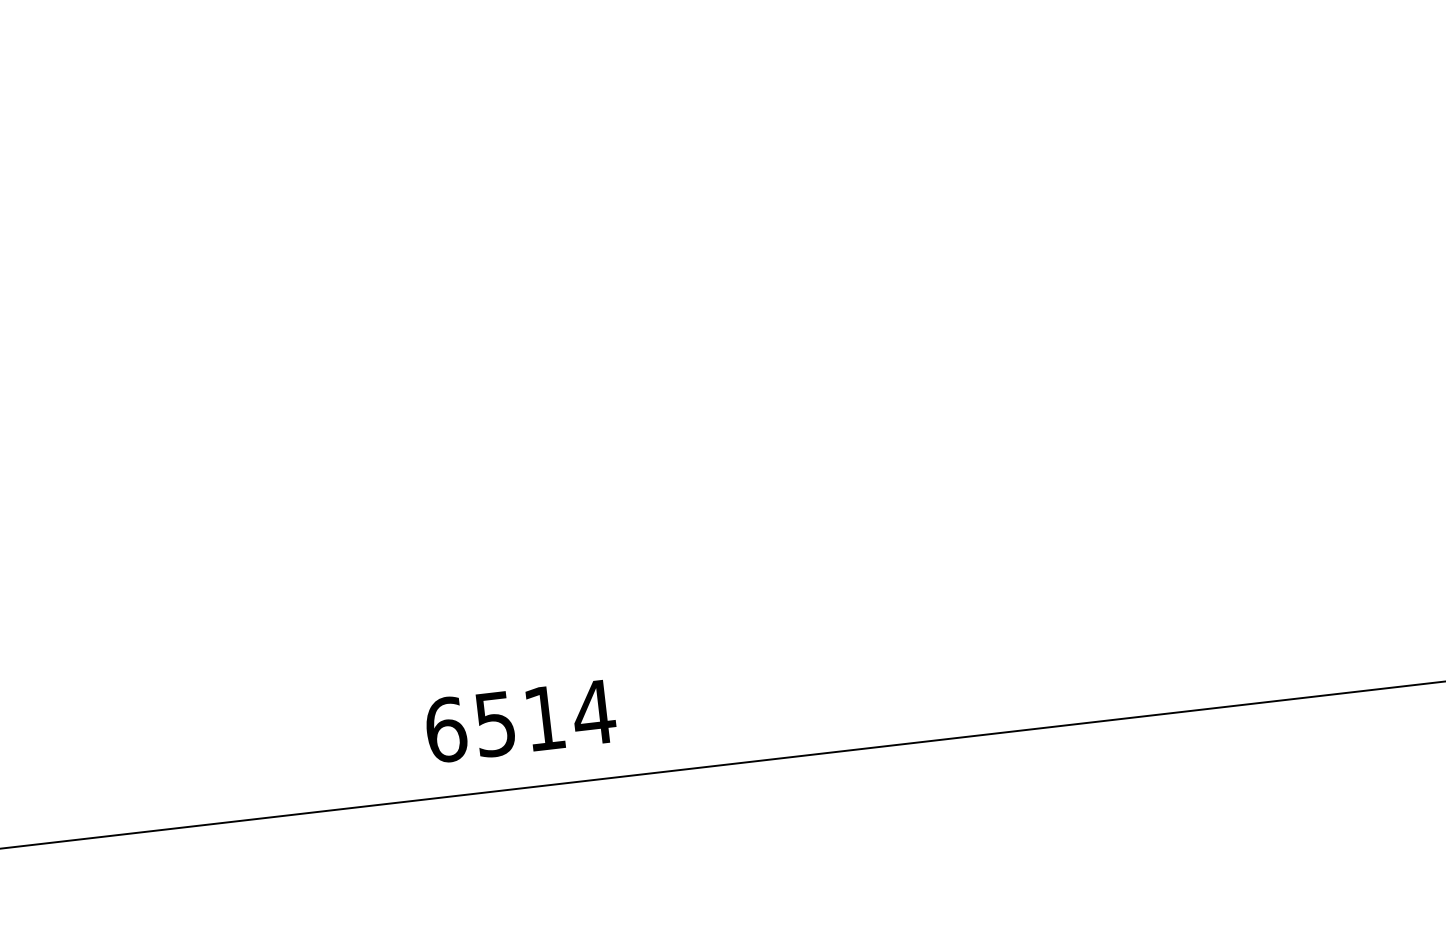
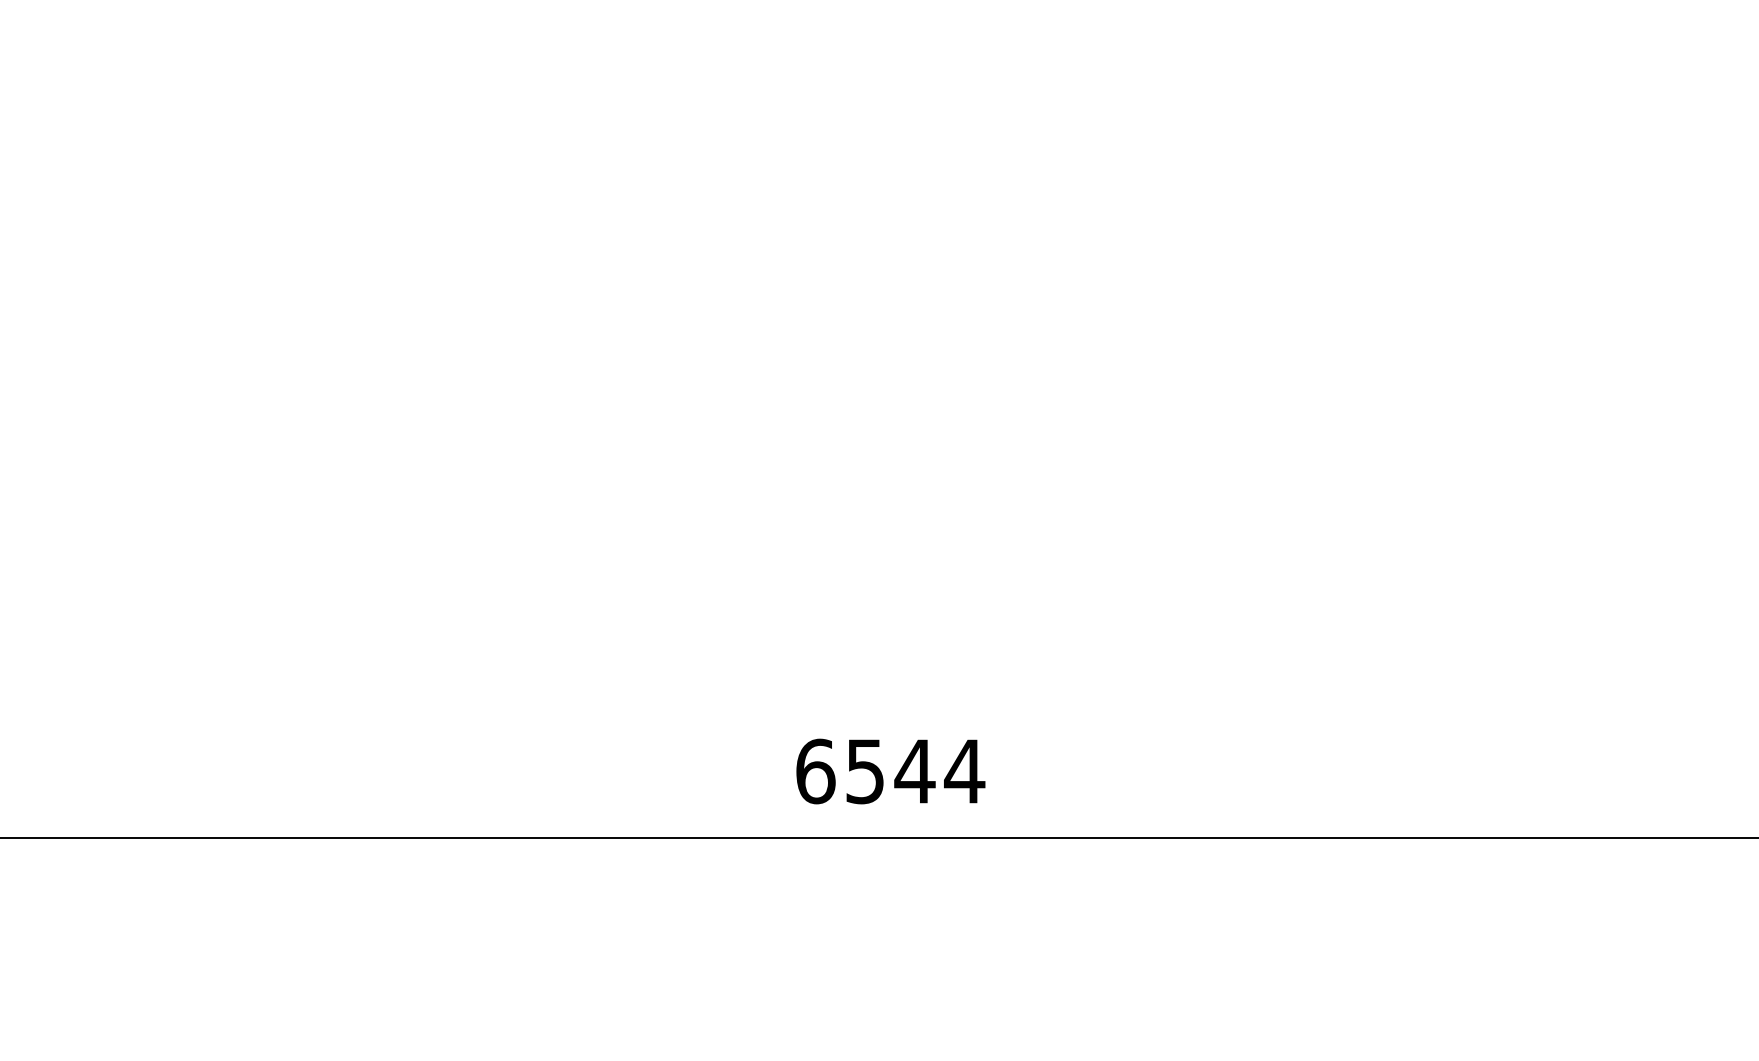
text: (544, 718) -> (914, 771), 6514 -> 6544

